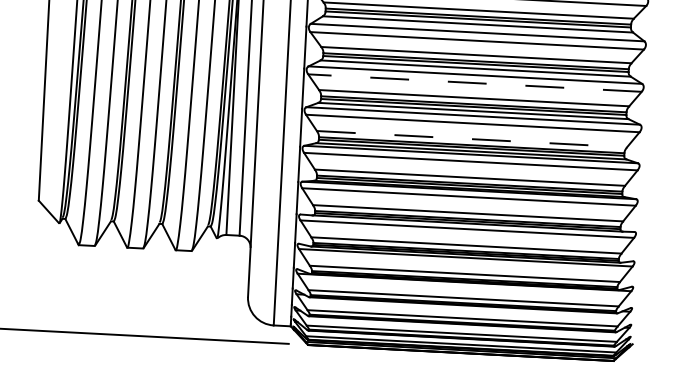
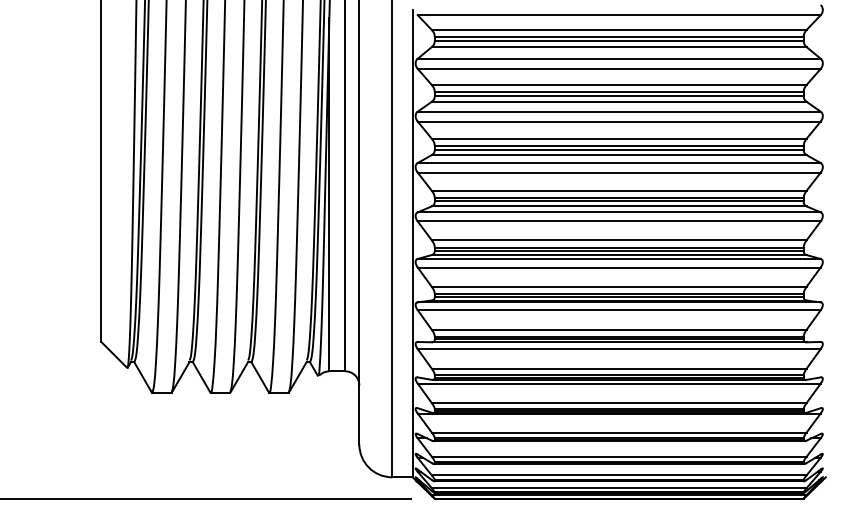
line: (474, 82) -> (618, 172), dashed -> solid
line: (472, 139) -> (619, 240), dashed -> solid

